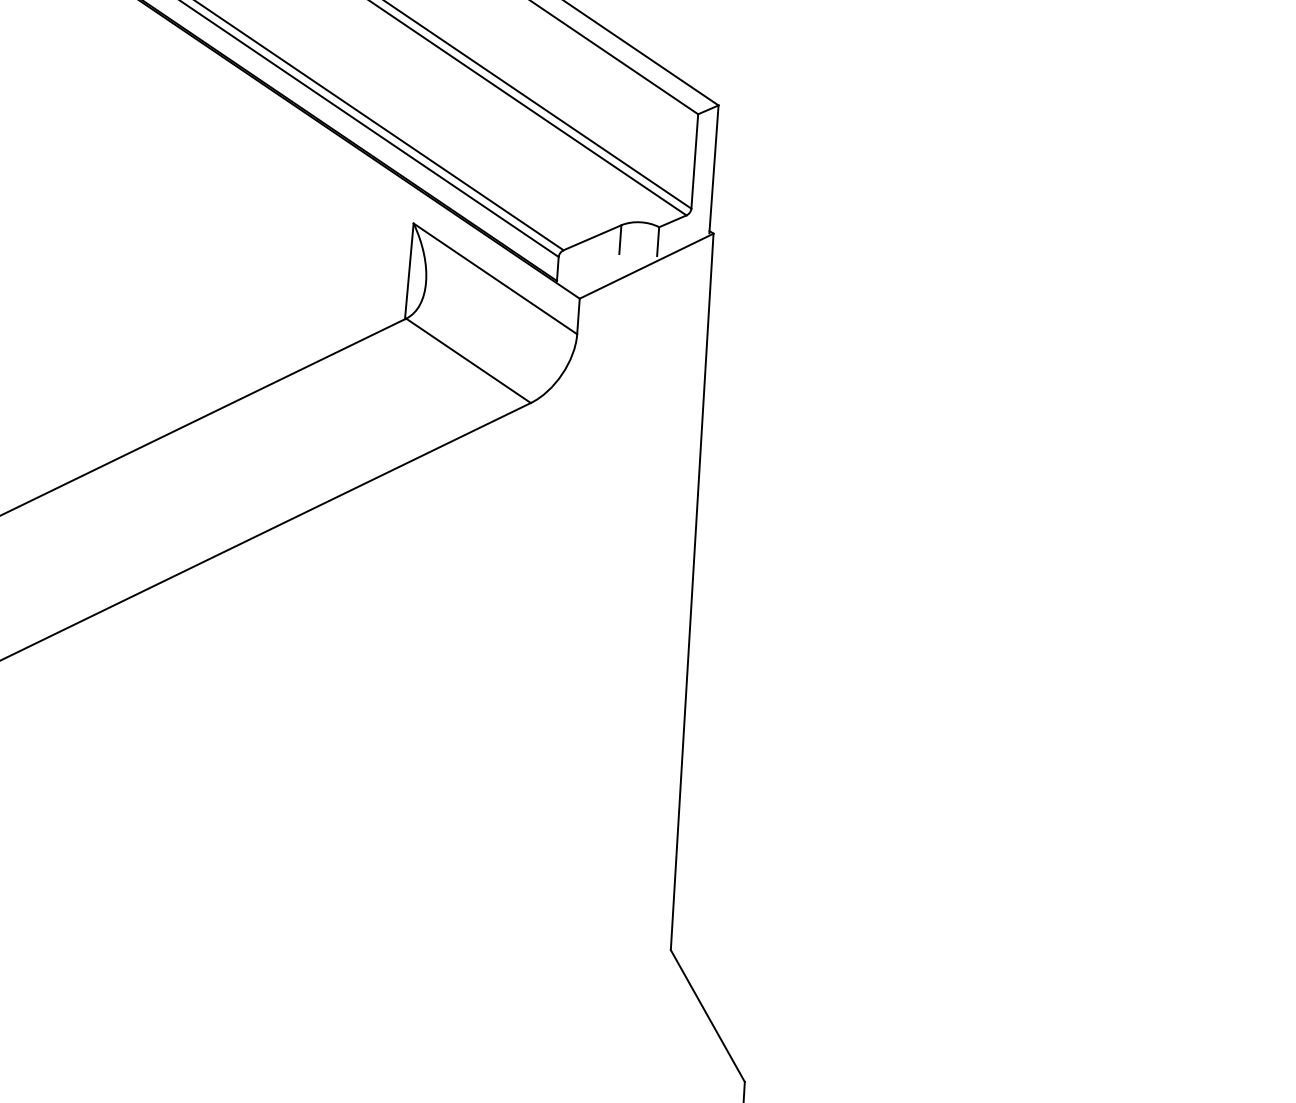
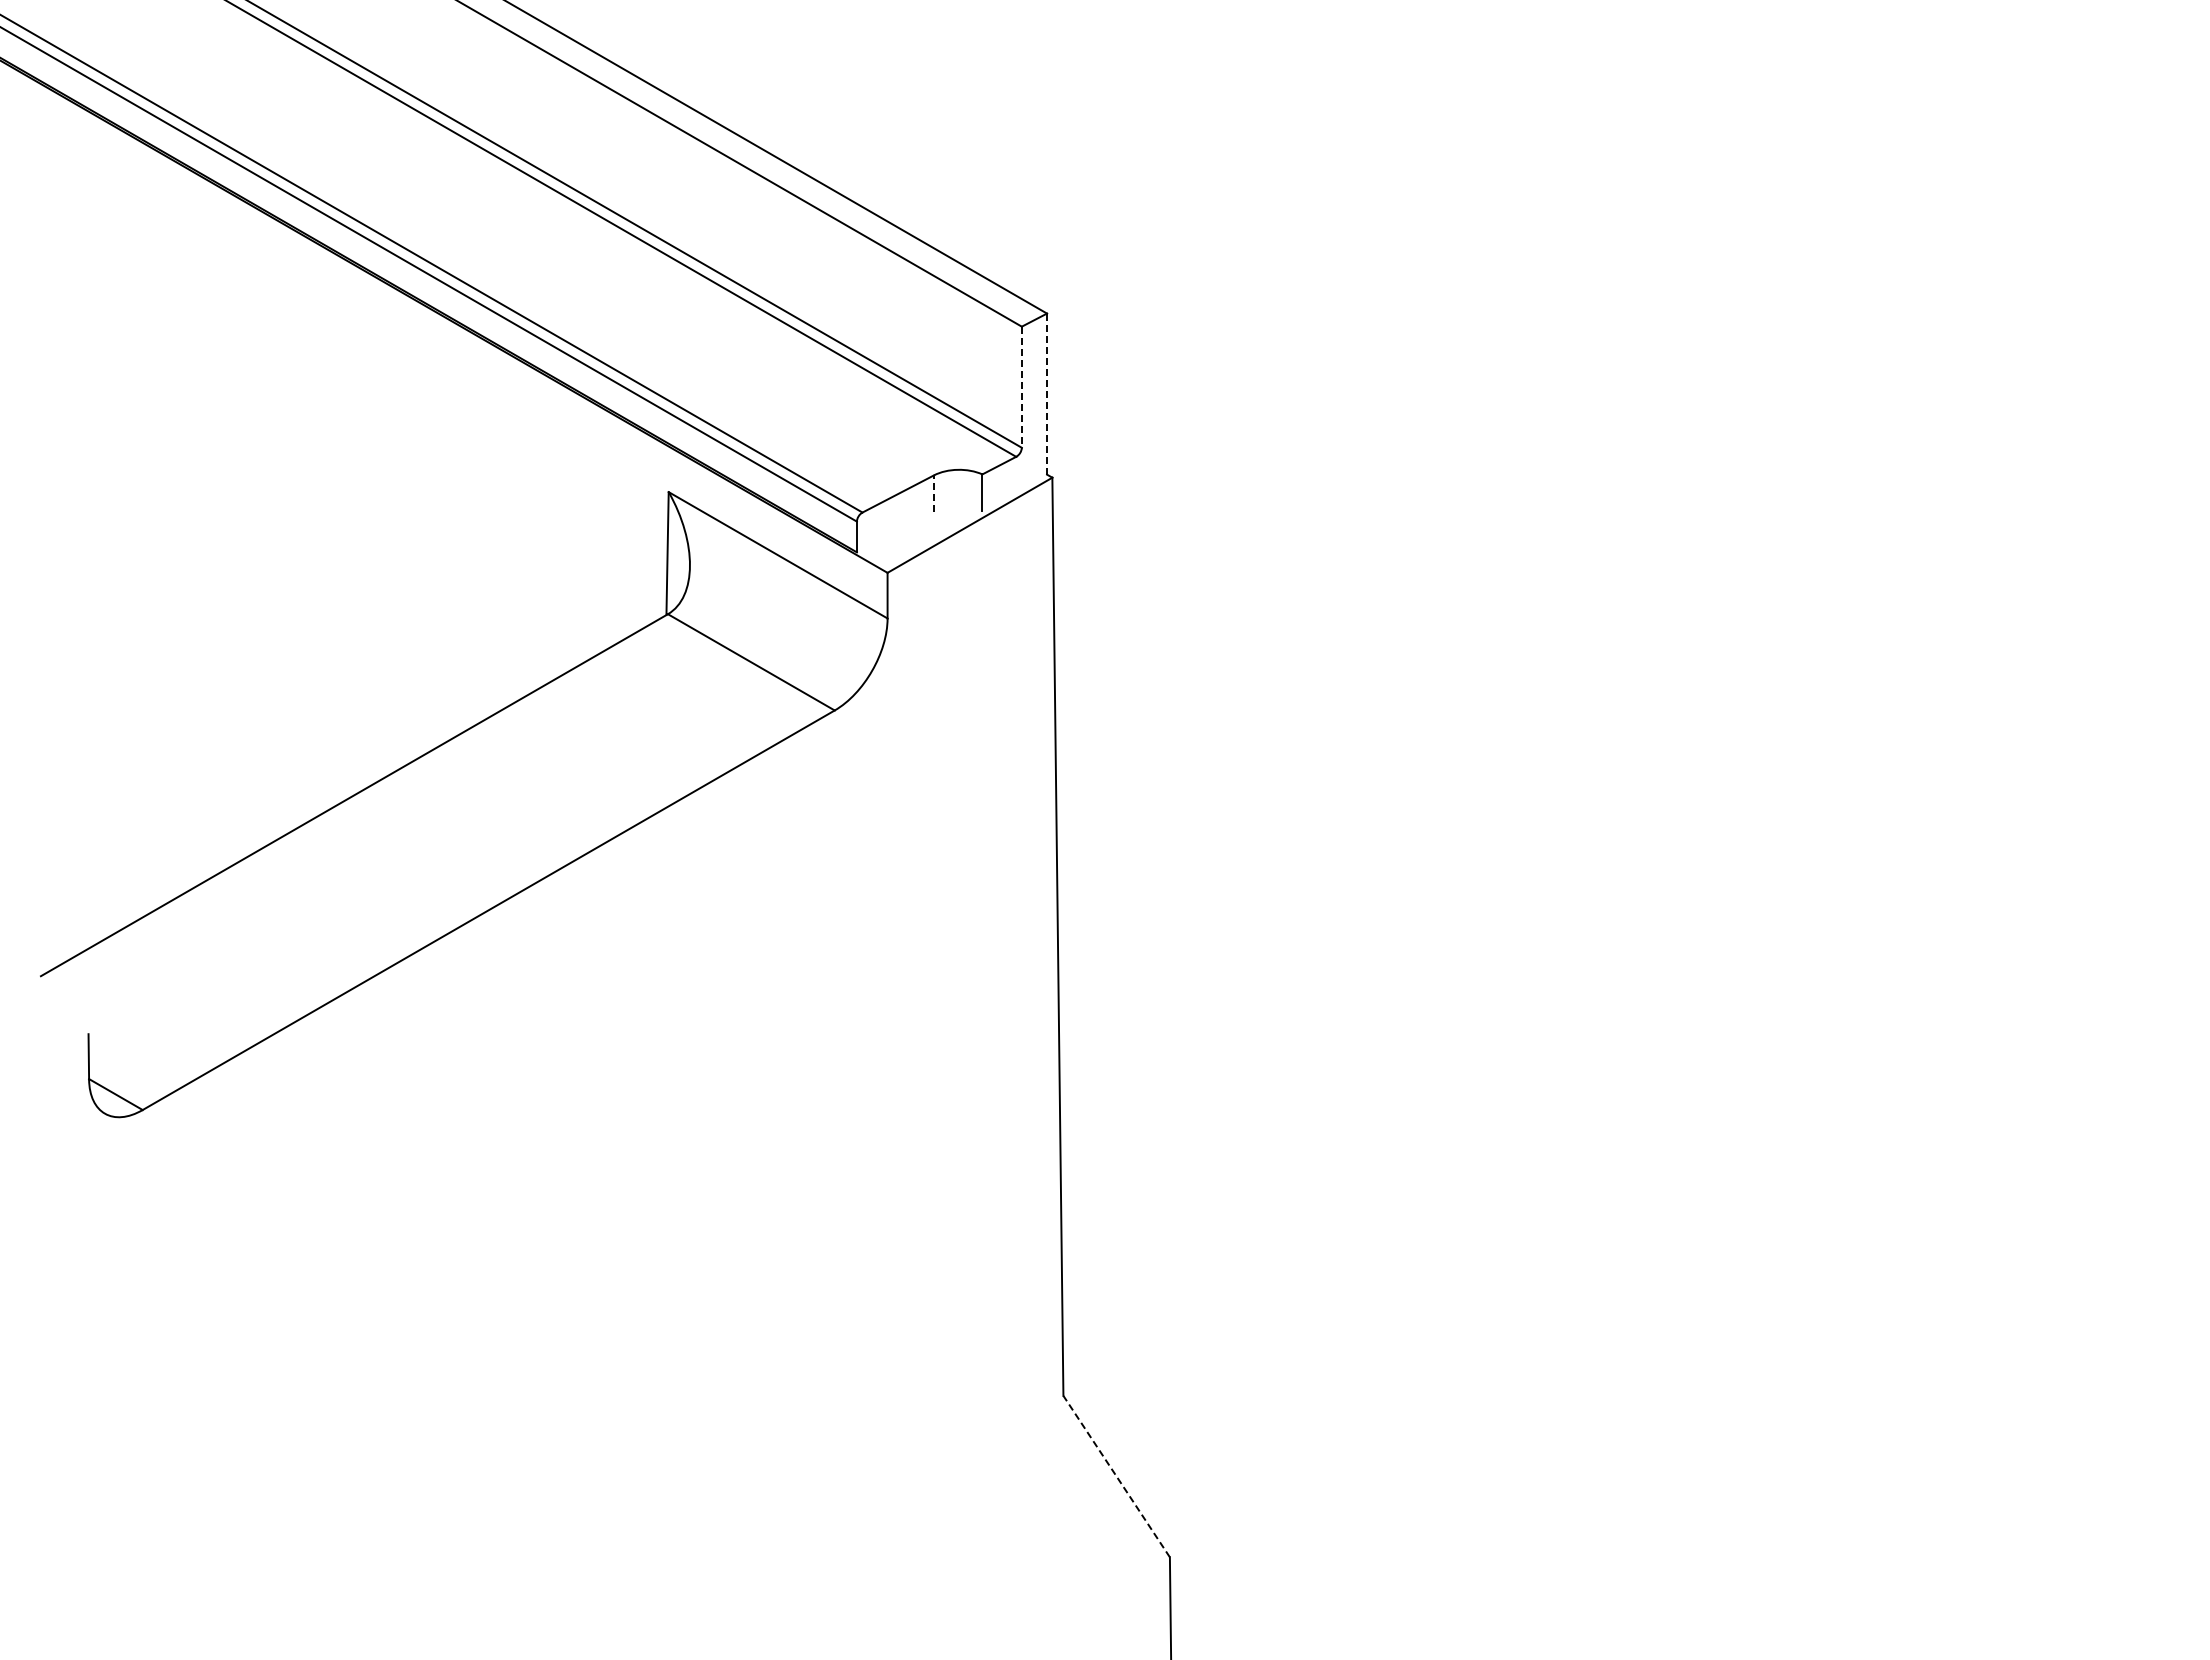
line: (694, 161) -> (1021, 387), solid -> dashed
line: (714, 170) -> (1047, 396), solid -> dashed
line: (620, 239) -> (934, 493), solid -> dashed
line: (707, 1015) -> (1116, 1476), solid -> dashed

